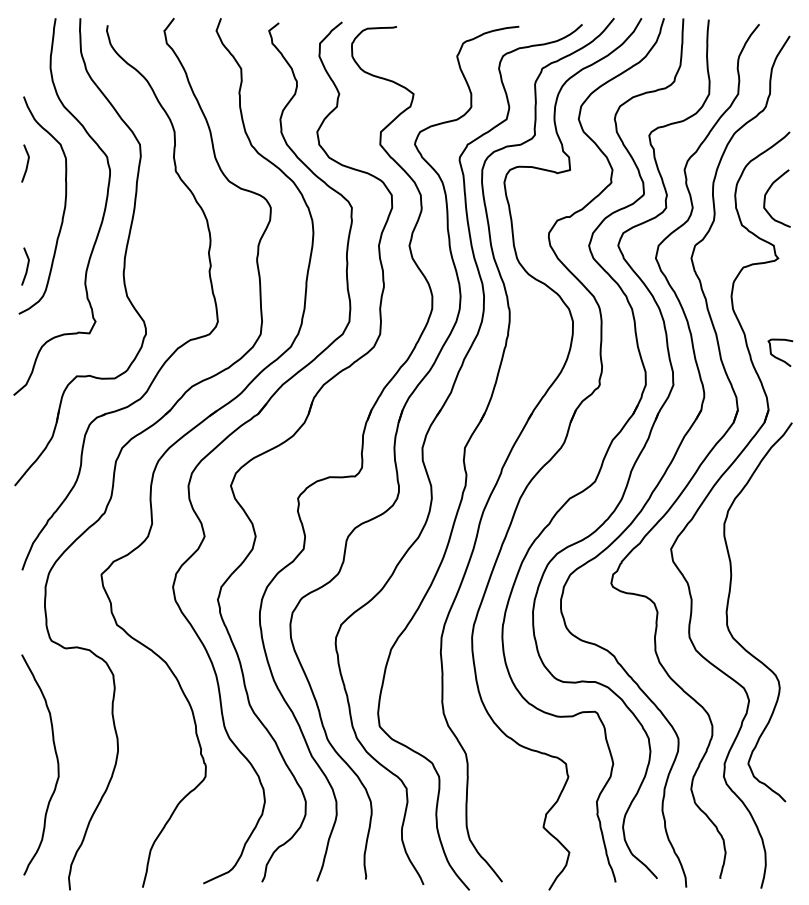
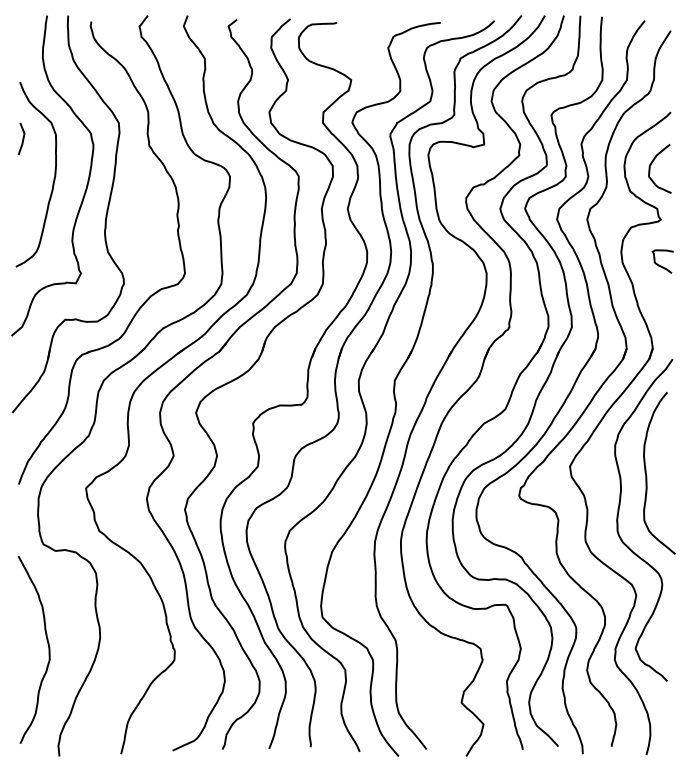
curve: (26, 266) -> (22, 226), removed
curve: (778, 357) -> (661, 265), moved
curve: (761, 556) -> (646, 472), added

